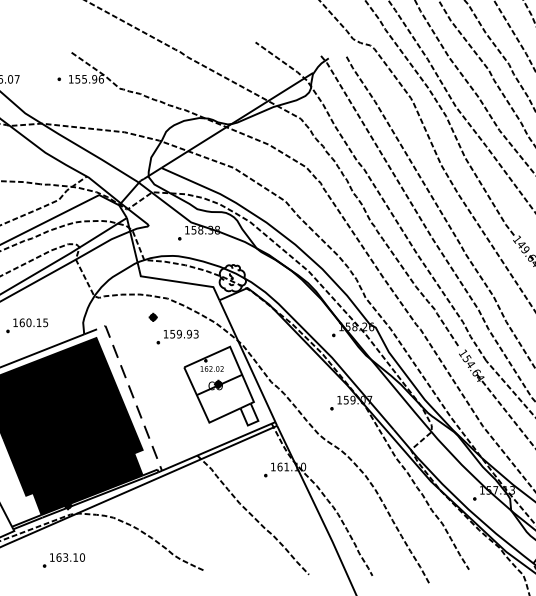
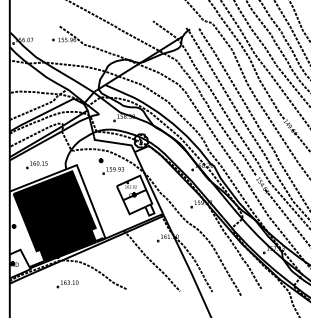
line: (128, 385) -> (88, 195), dashed -> solid
part: (63, 561) -> (67, 284), moved

